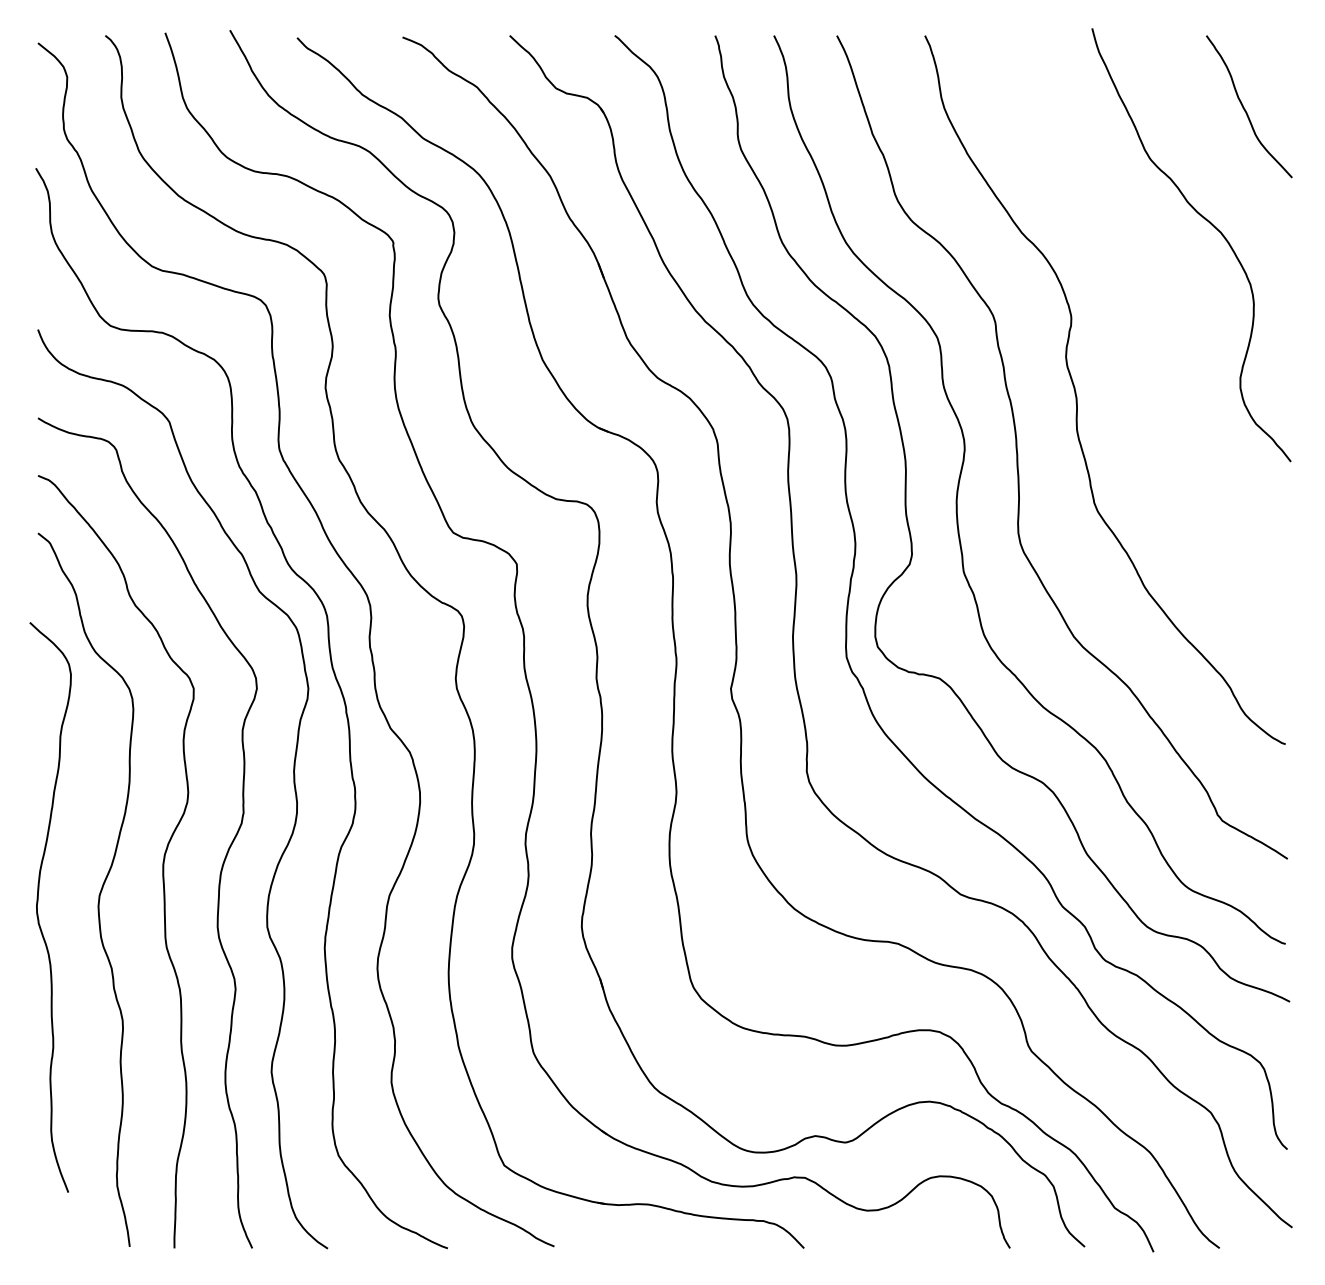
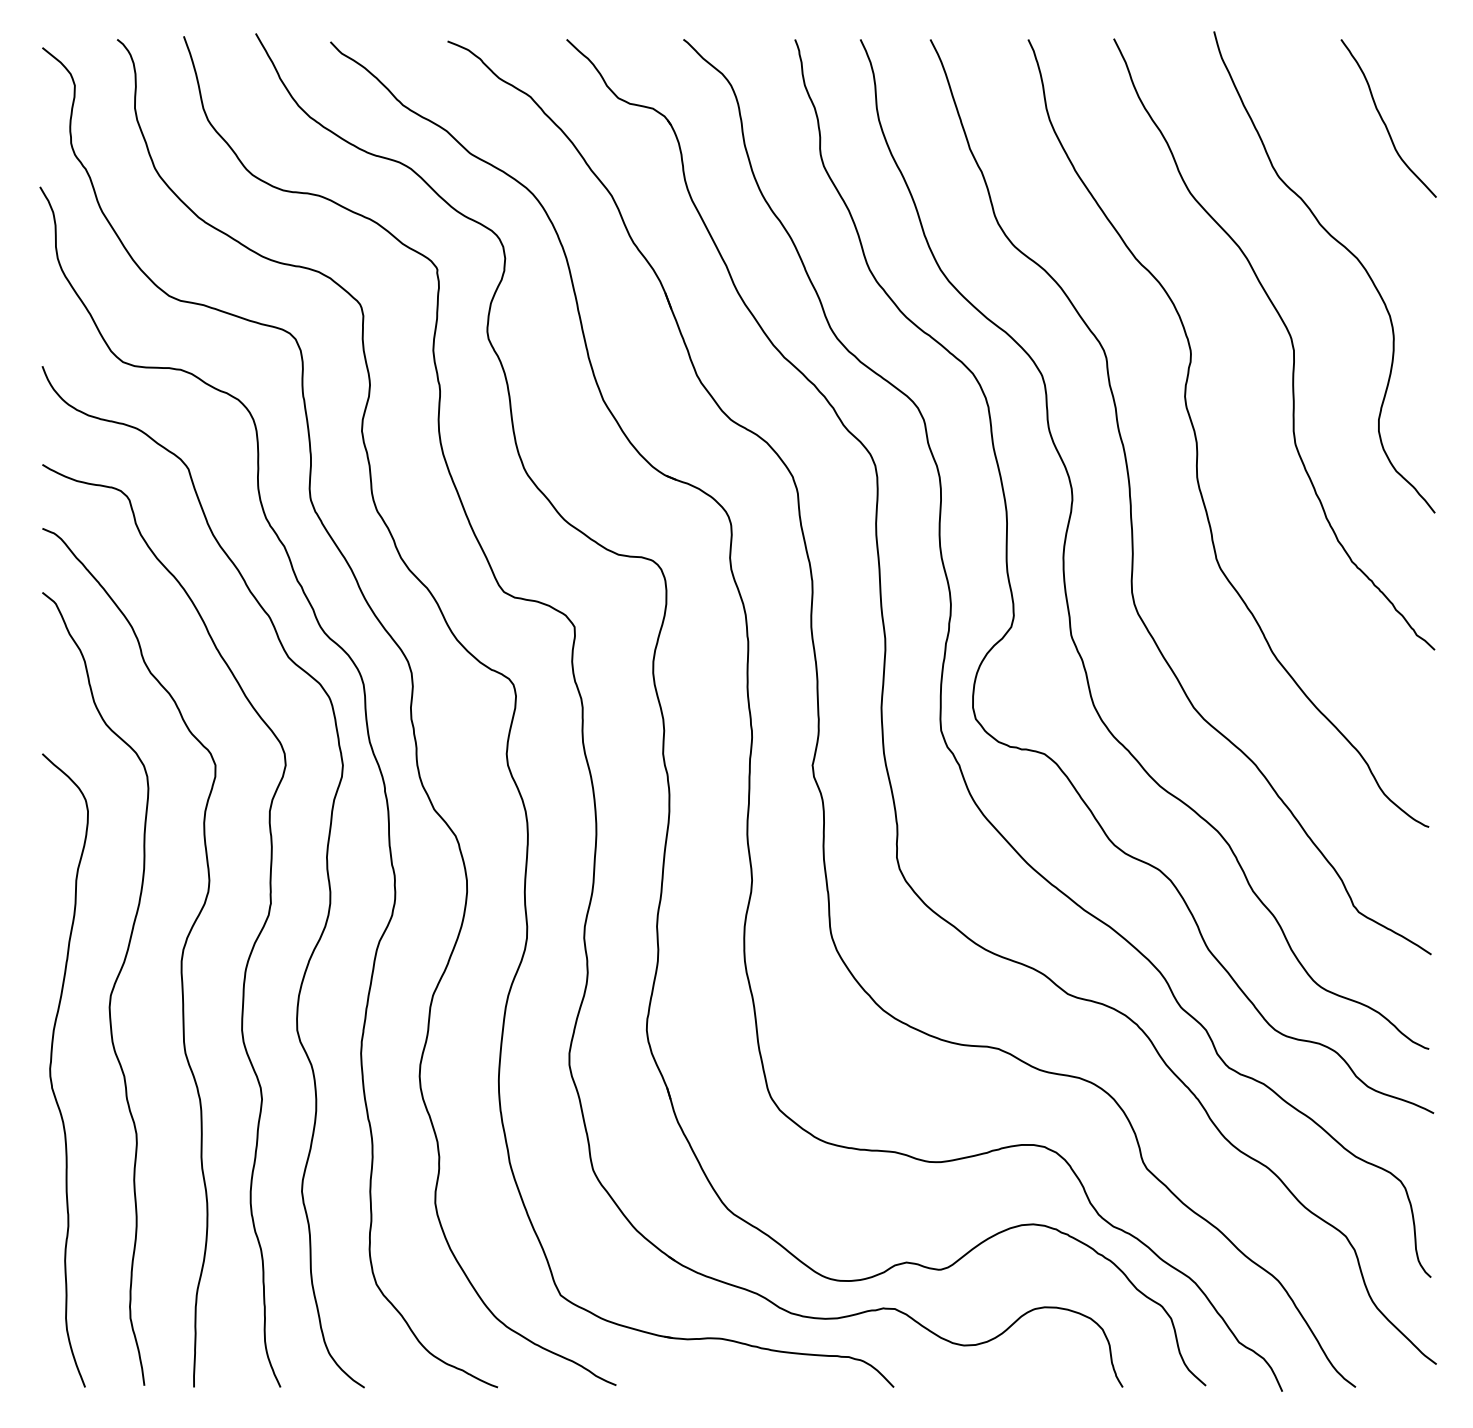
curve: (1160, 306) -> (1290, 340), added
curve: (38, 907) -> (51, 1070), moved

